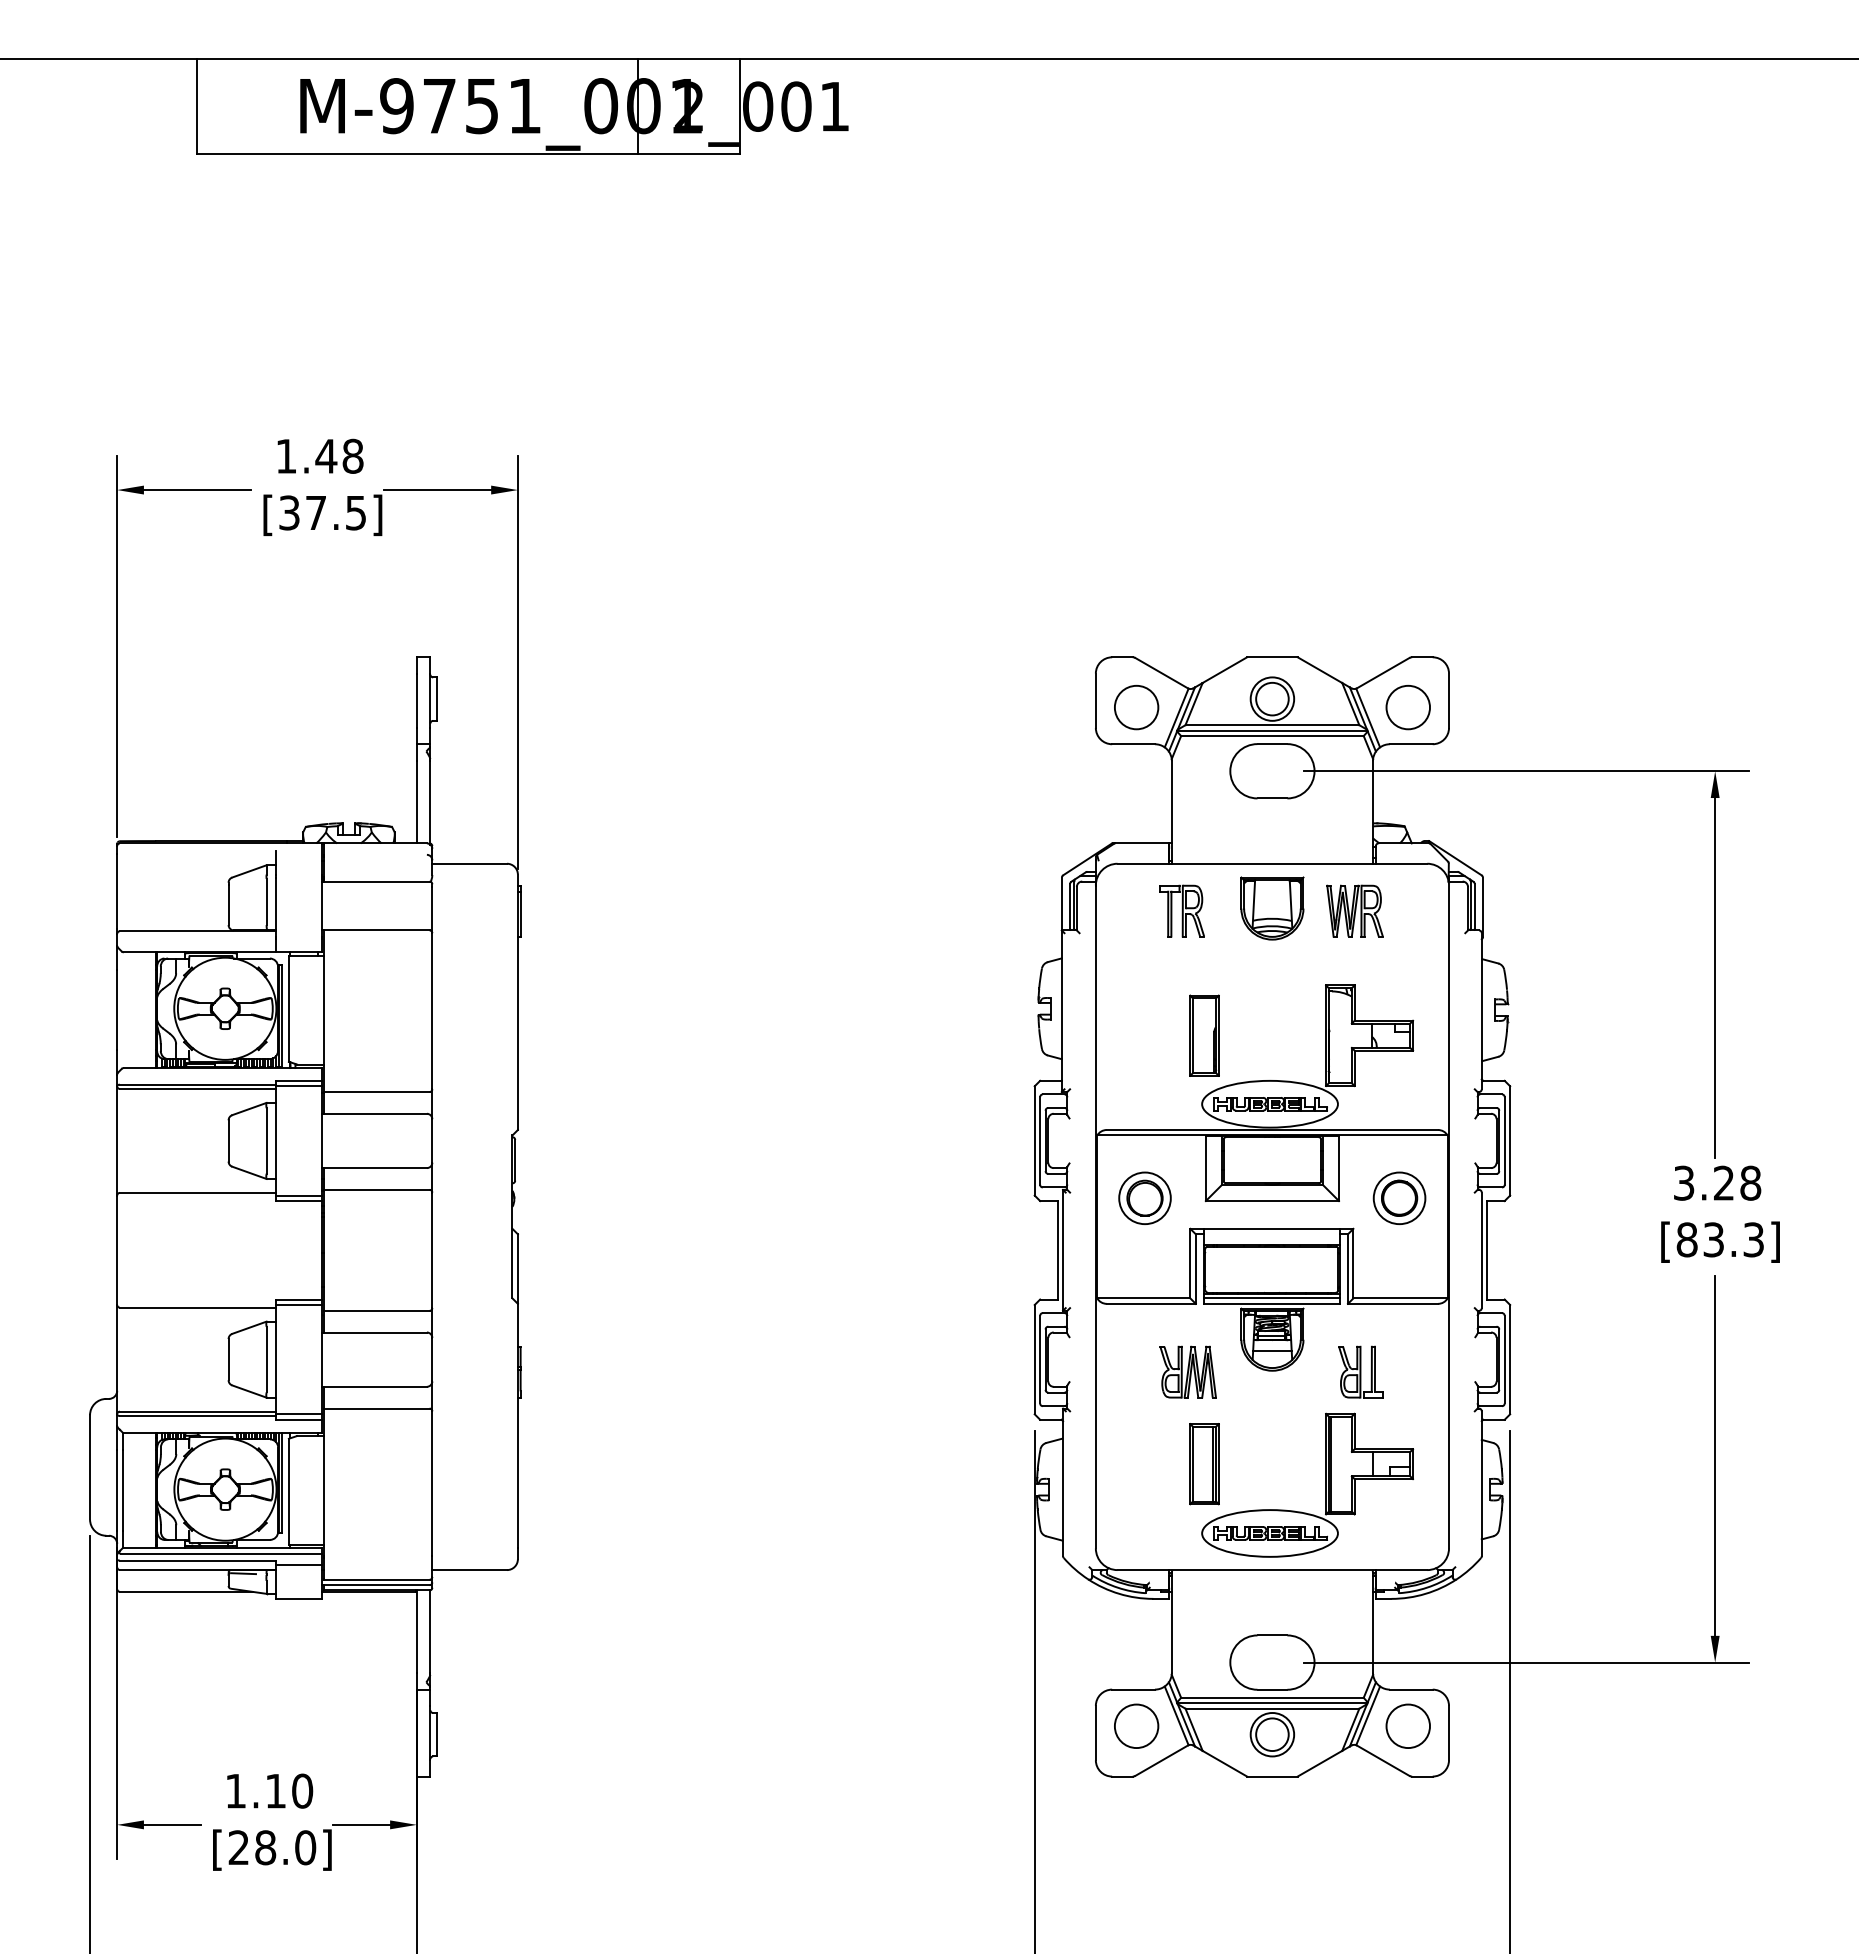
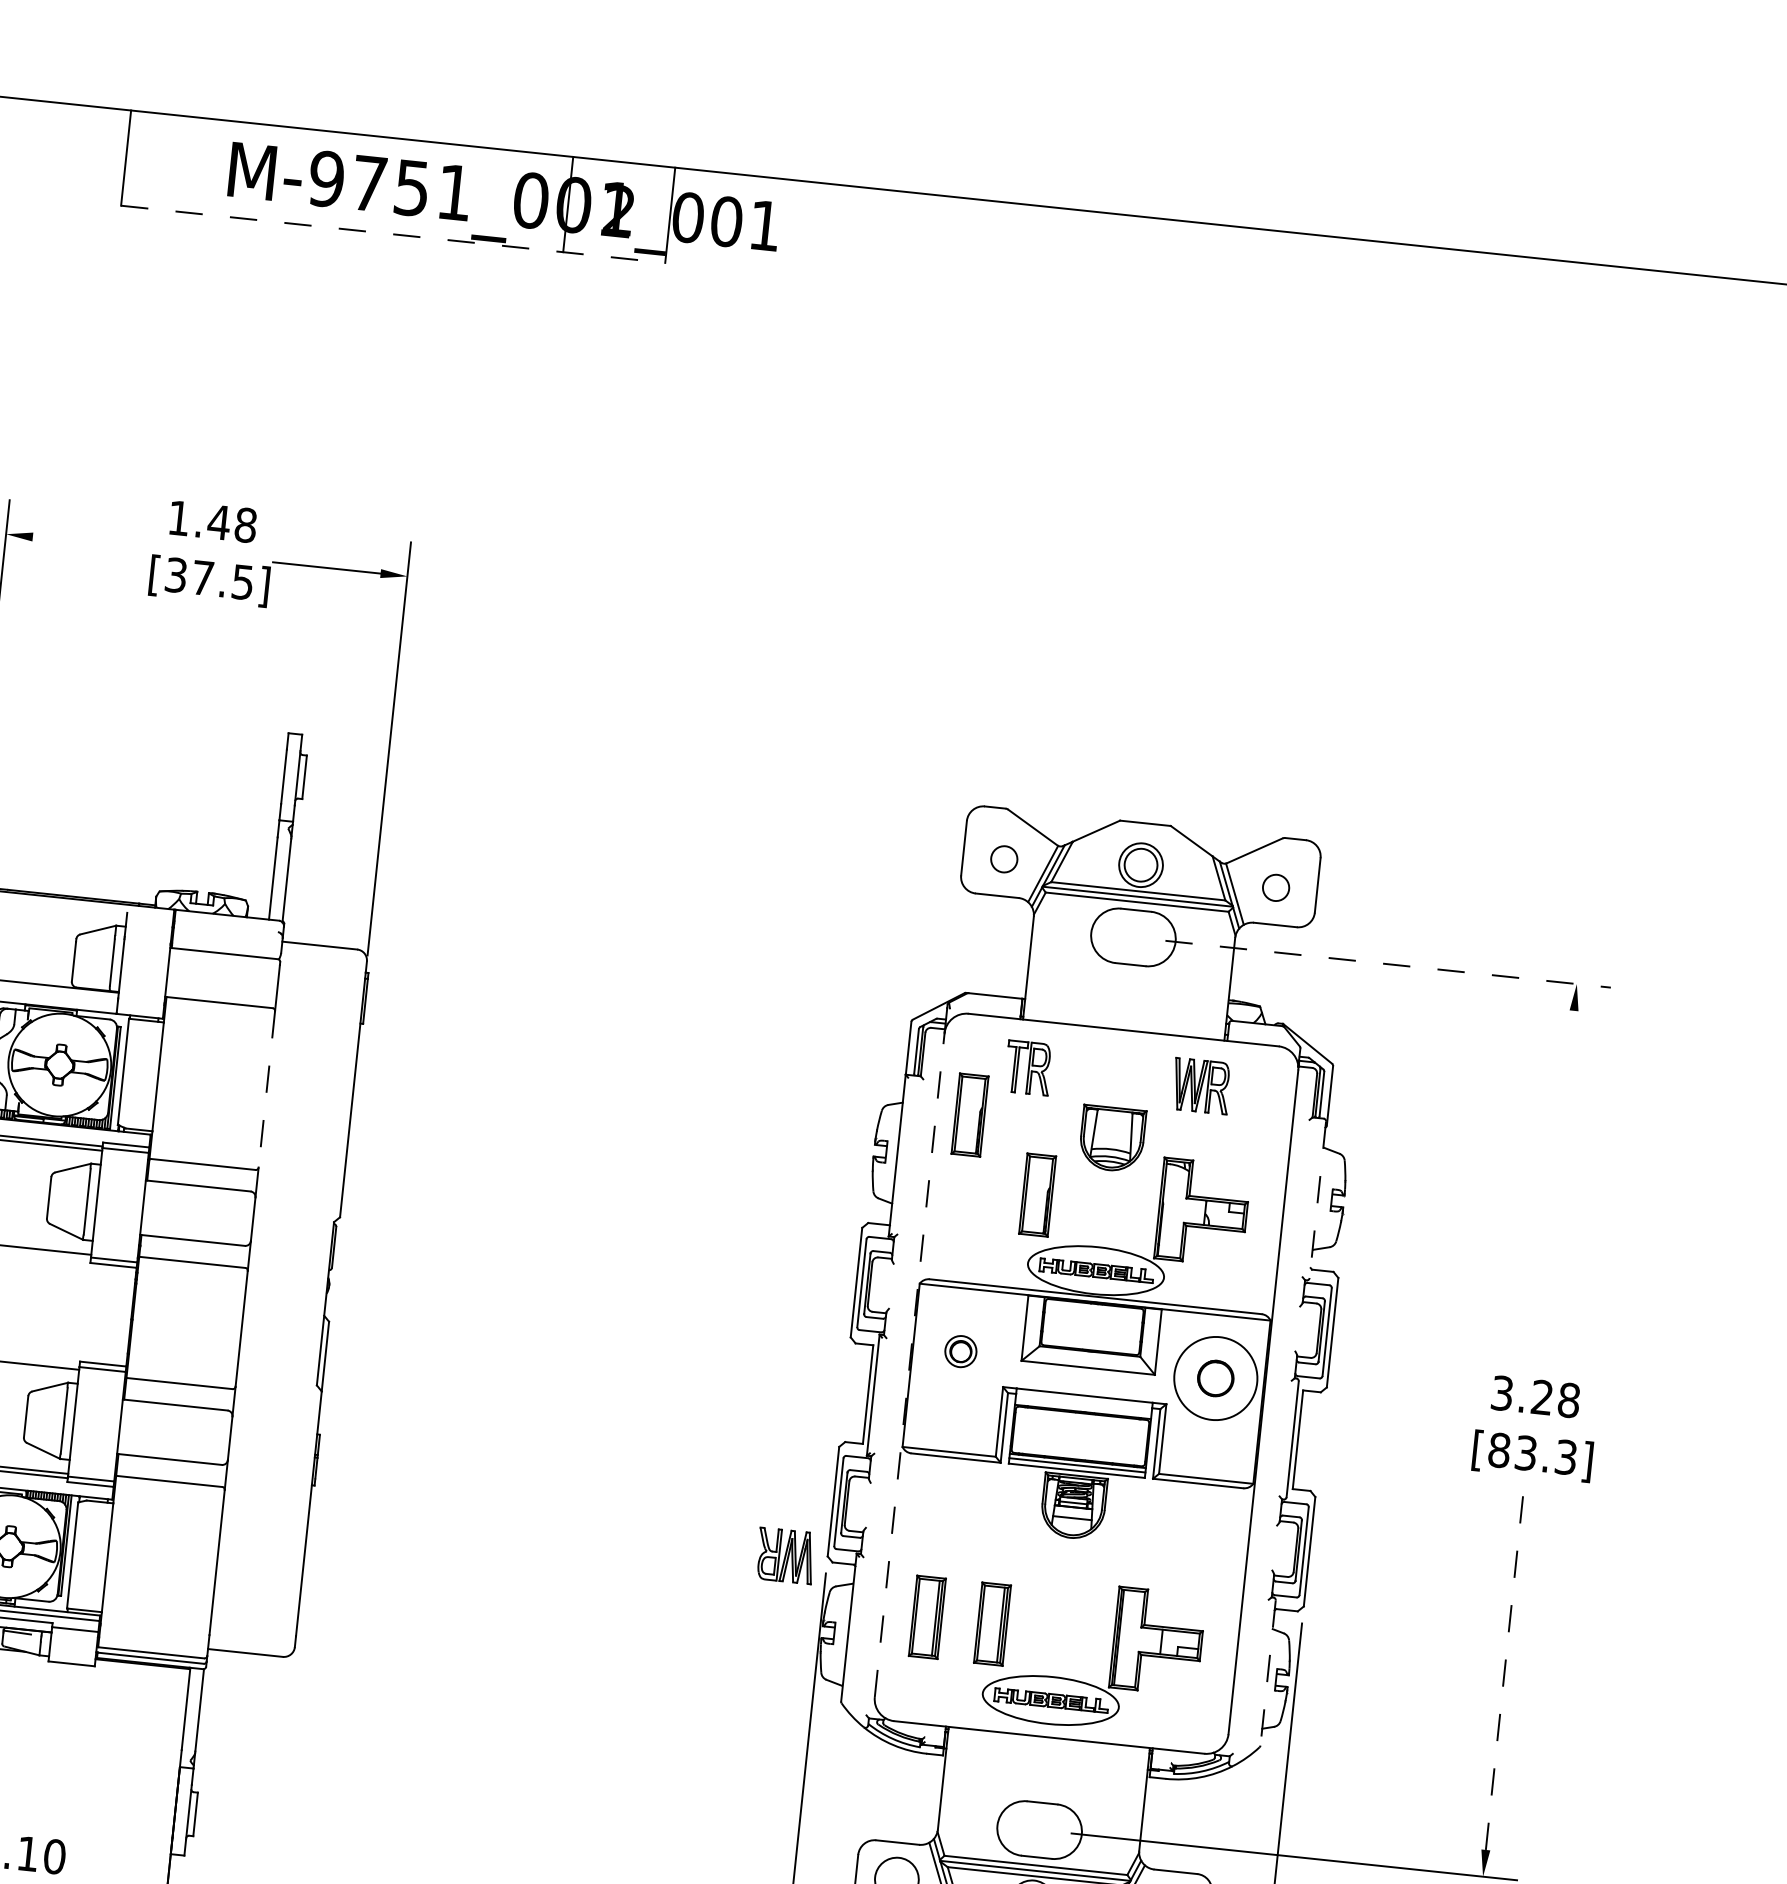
line: (468, 153) -> (393, 234), solid -> dashed
line: (197, 490) -> (86, 543), removed
circle: (1136, 707) -> (1004, 859), size x0.6
circle: (1407, 707) -> (1275, 887), size x0.6
line: (1527, 771) -> (1388, 964), solid -> dashed
part: (1272, 908) -> (1112, 1138), moved
part: (1129, 963) -> (970, 1114), added
line: (1715, 977) -> (1555, 1190), removed
line: (432, 1011) -> (266, 1089), solid -> dashed
line: (1481, 1011) -> (1317, 1200), solid -> dashed
part: (1144, 1197) -> (960, 1350), size x0.6
circle: (1399, 1198) -> (1215, 1378), size x1.6
line: (1095, 1216) -> (909, 1364), solid -> dashed
part: (1187, 1371) -> (785, 1555), moved
part: (1360, 1371) -> (1158, 1547), removed
line: (1715, 1456) -> (1505, 1670), solid -> dashed
part: (1139, 1464) -> (927, 1617), added
line: (1481, 1484) -> (1267, 1673), solid -> dashed

